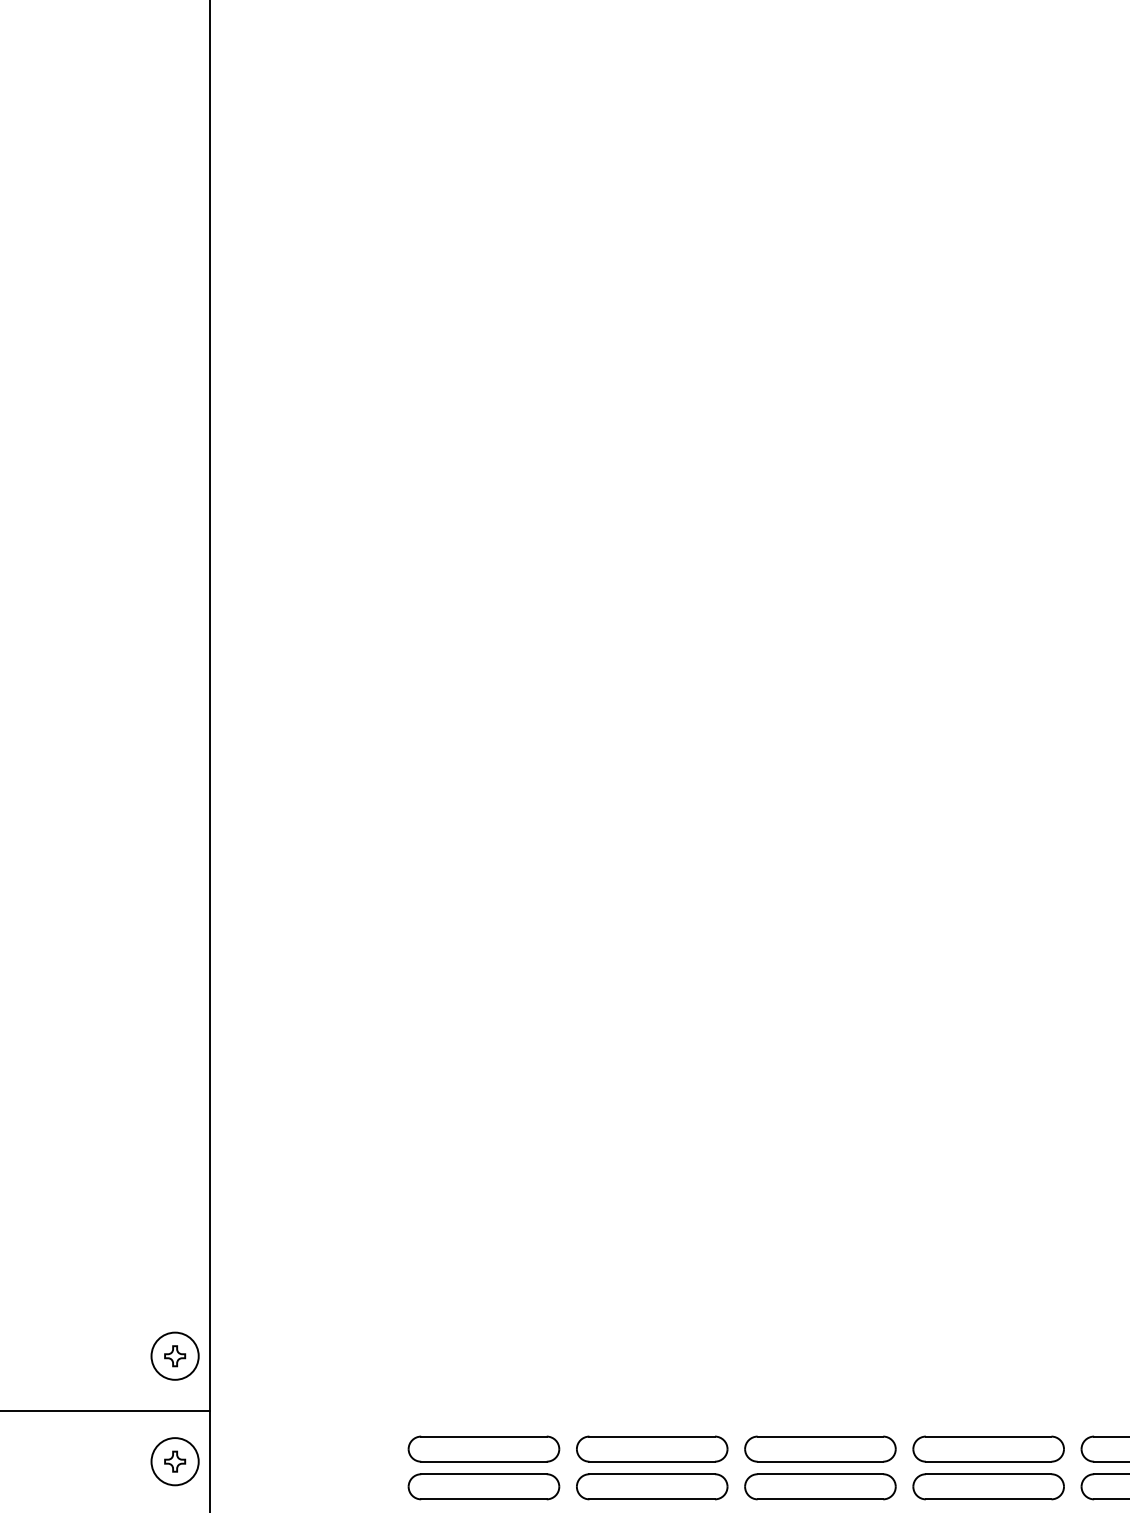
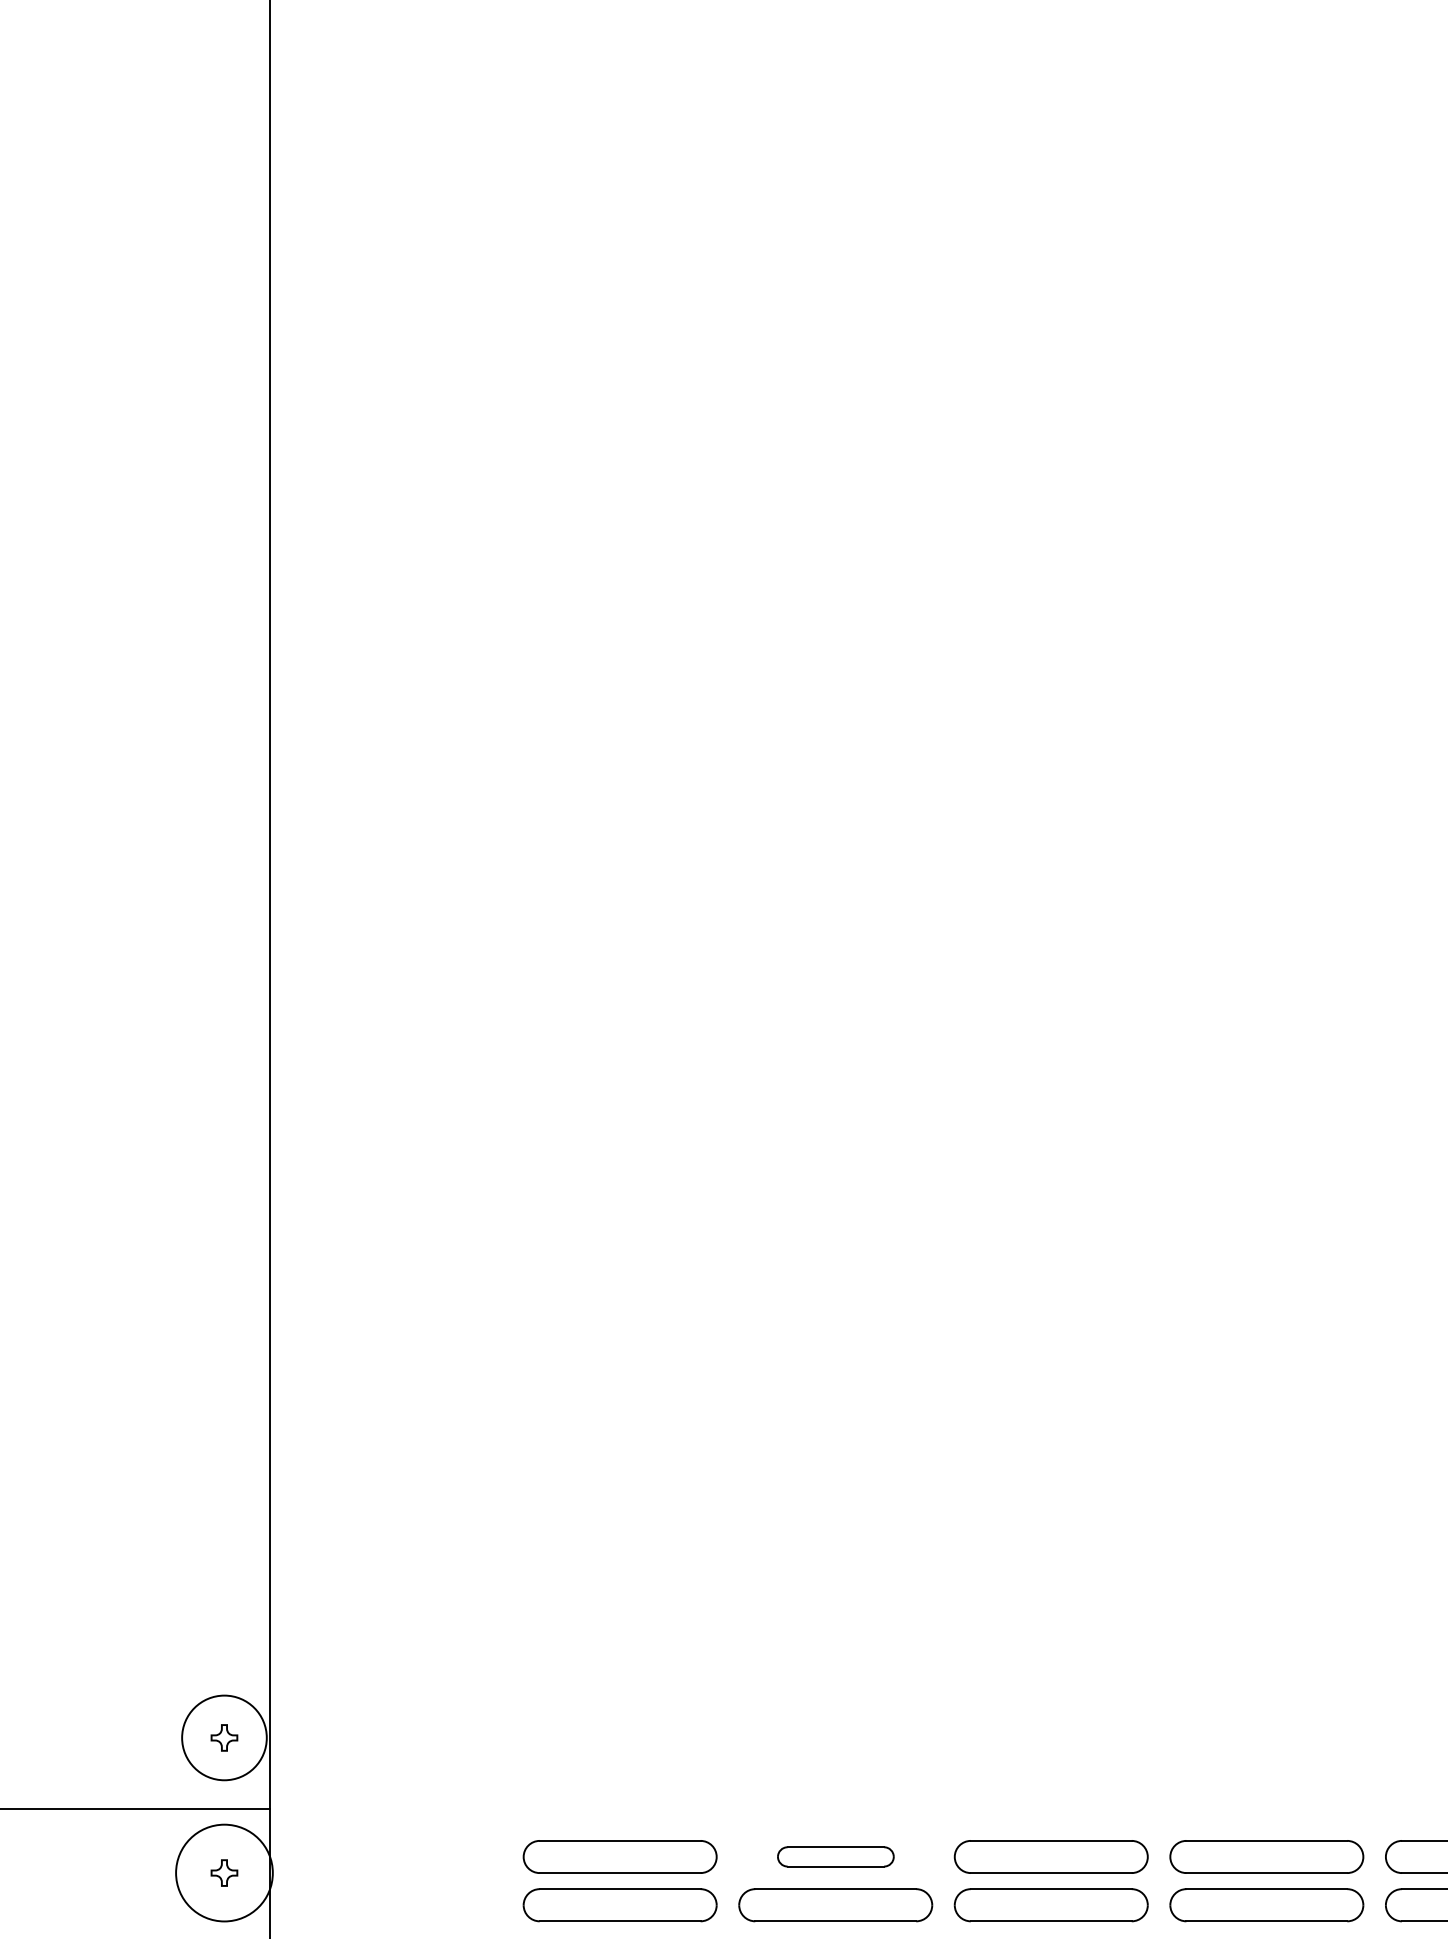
circle: (174, 1355) -> (223, 1736), size x1.4
part: (652, 1448) -> (836, 1856), size x0.6
circle: (174, 1461) -> (223, 1872), size x1.6

